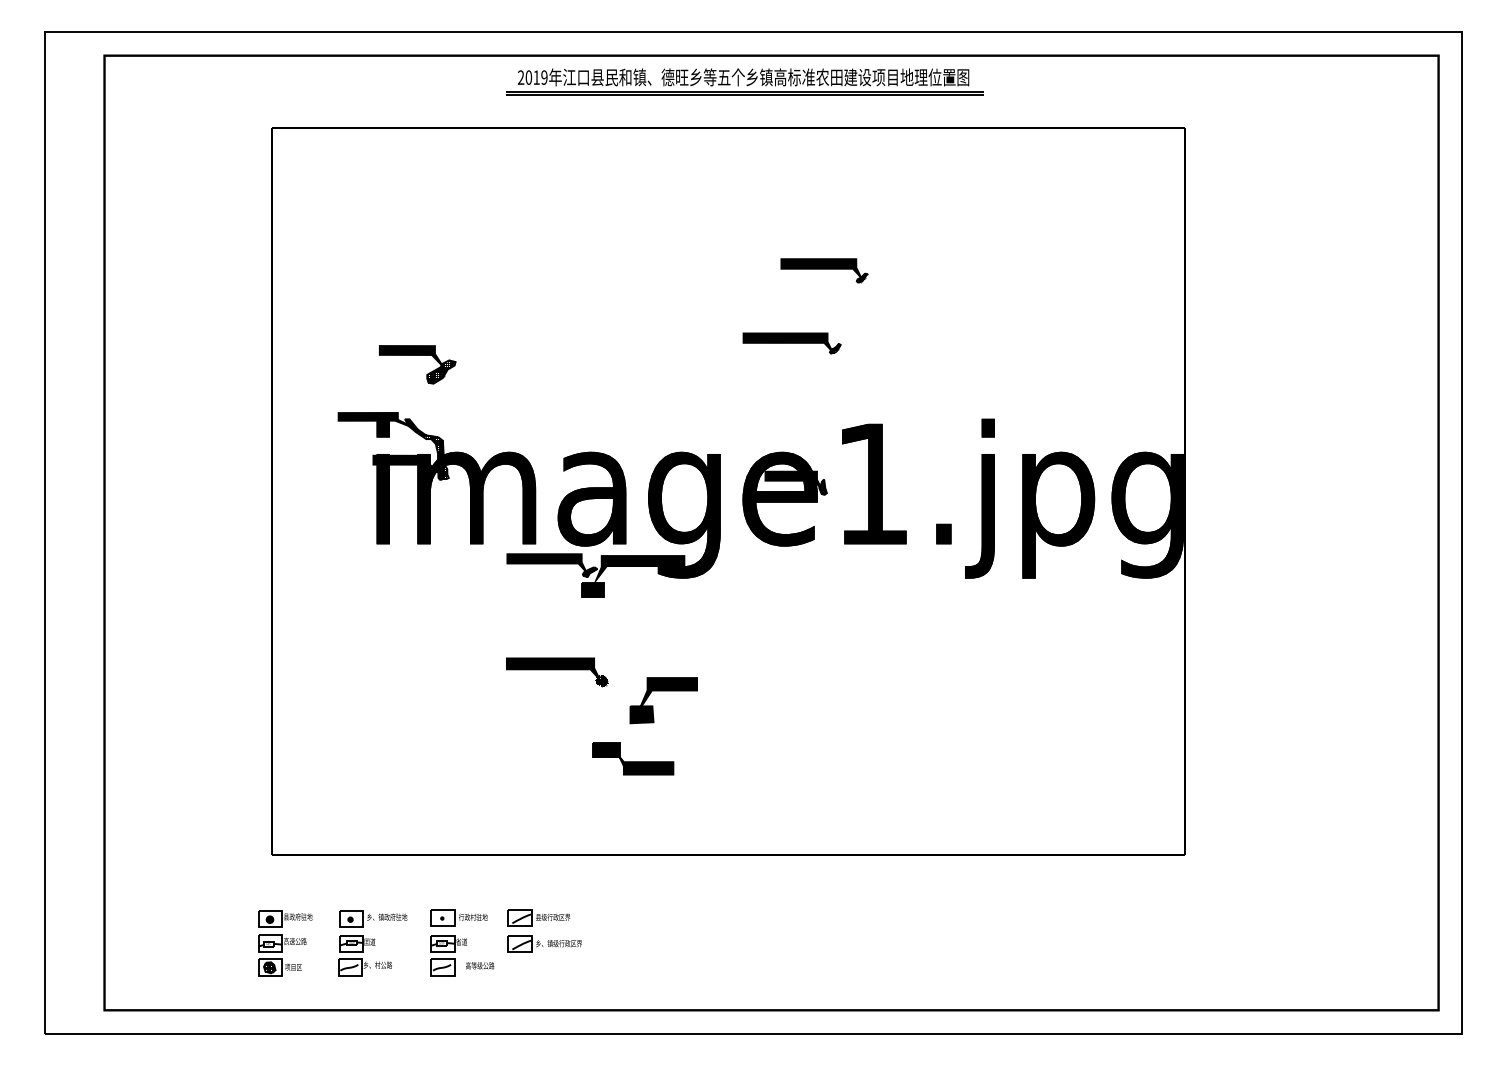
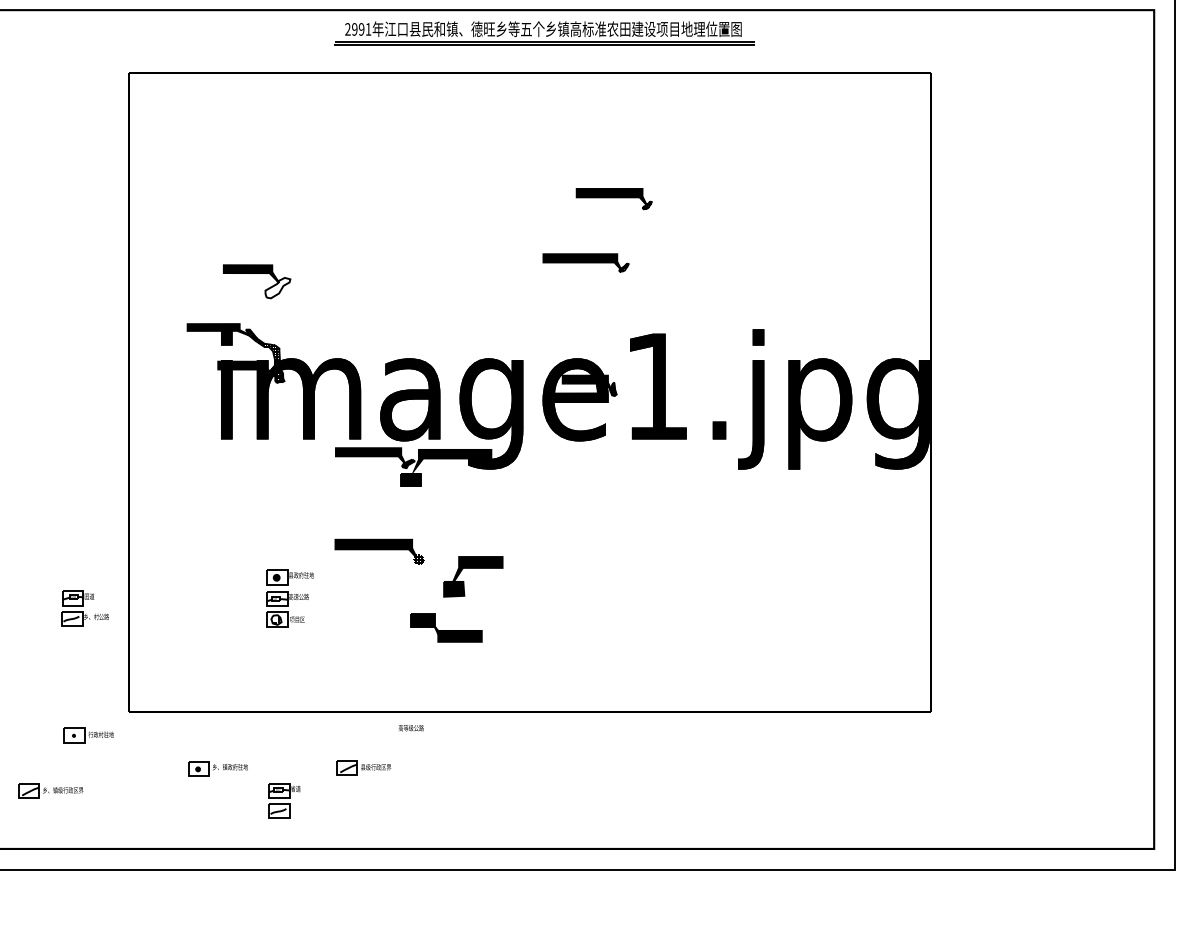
text: (536, 77) -> (361, 29), 2019 -> 2991
hatch: (441, 371) -> (278, 287), removed
part: (458, 917) -> (88, 734), moved
part: (285, 943) -> (290, 598), moved
part: (544, 943) -> (50, 790), moved
part: (364, 955) -> (84, 608), moved
text: (480, 965) -> (411, 727), moved

